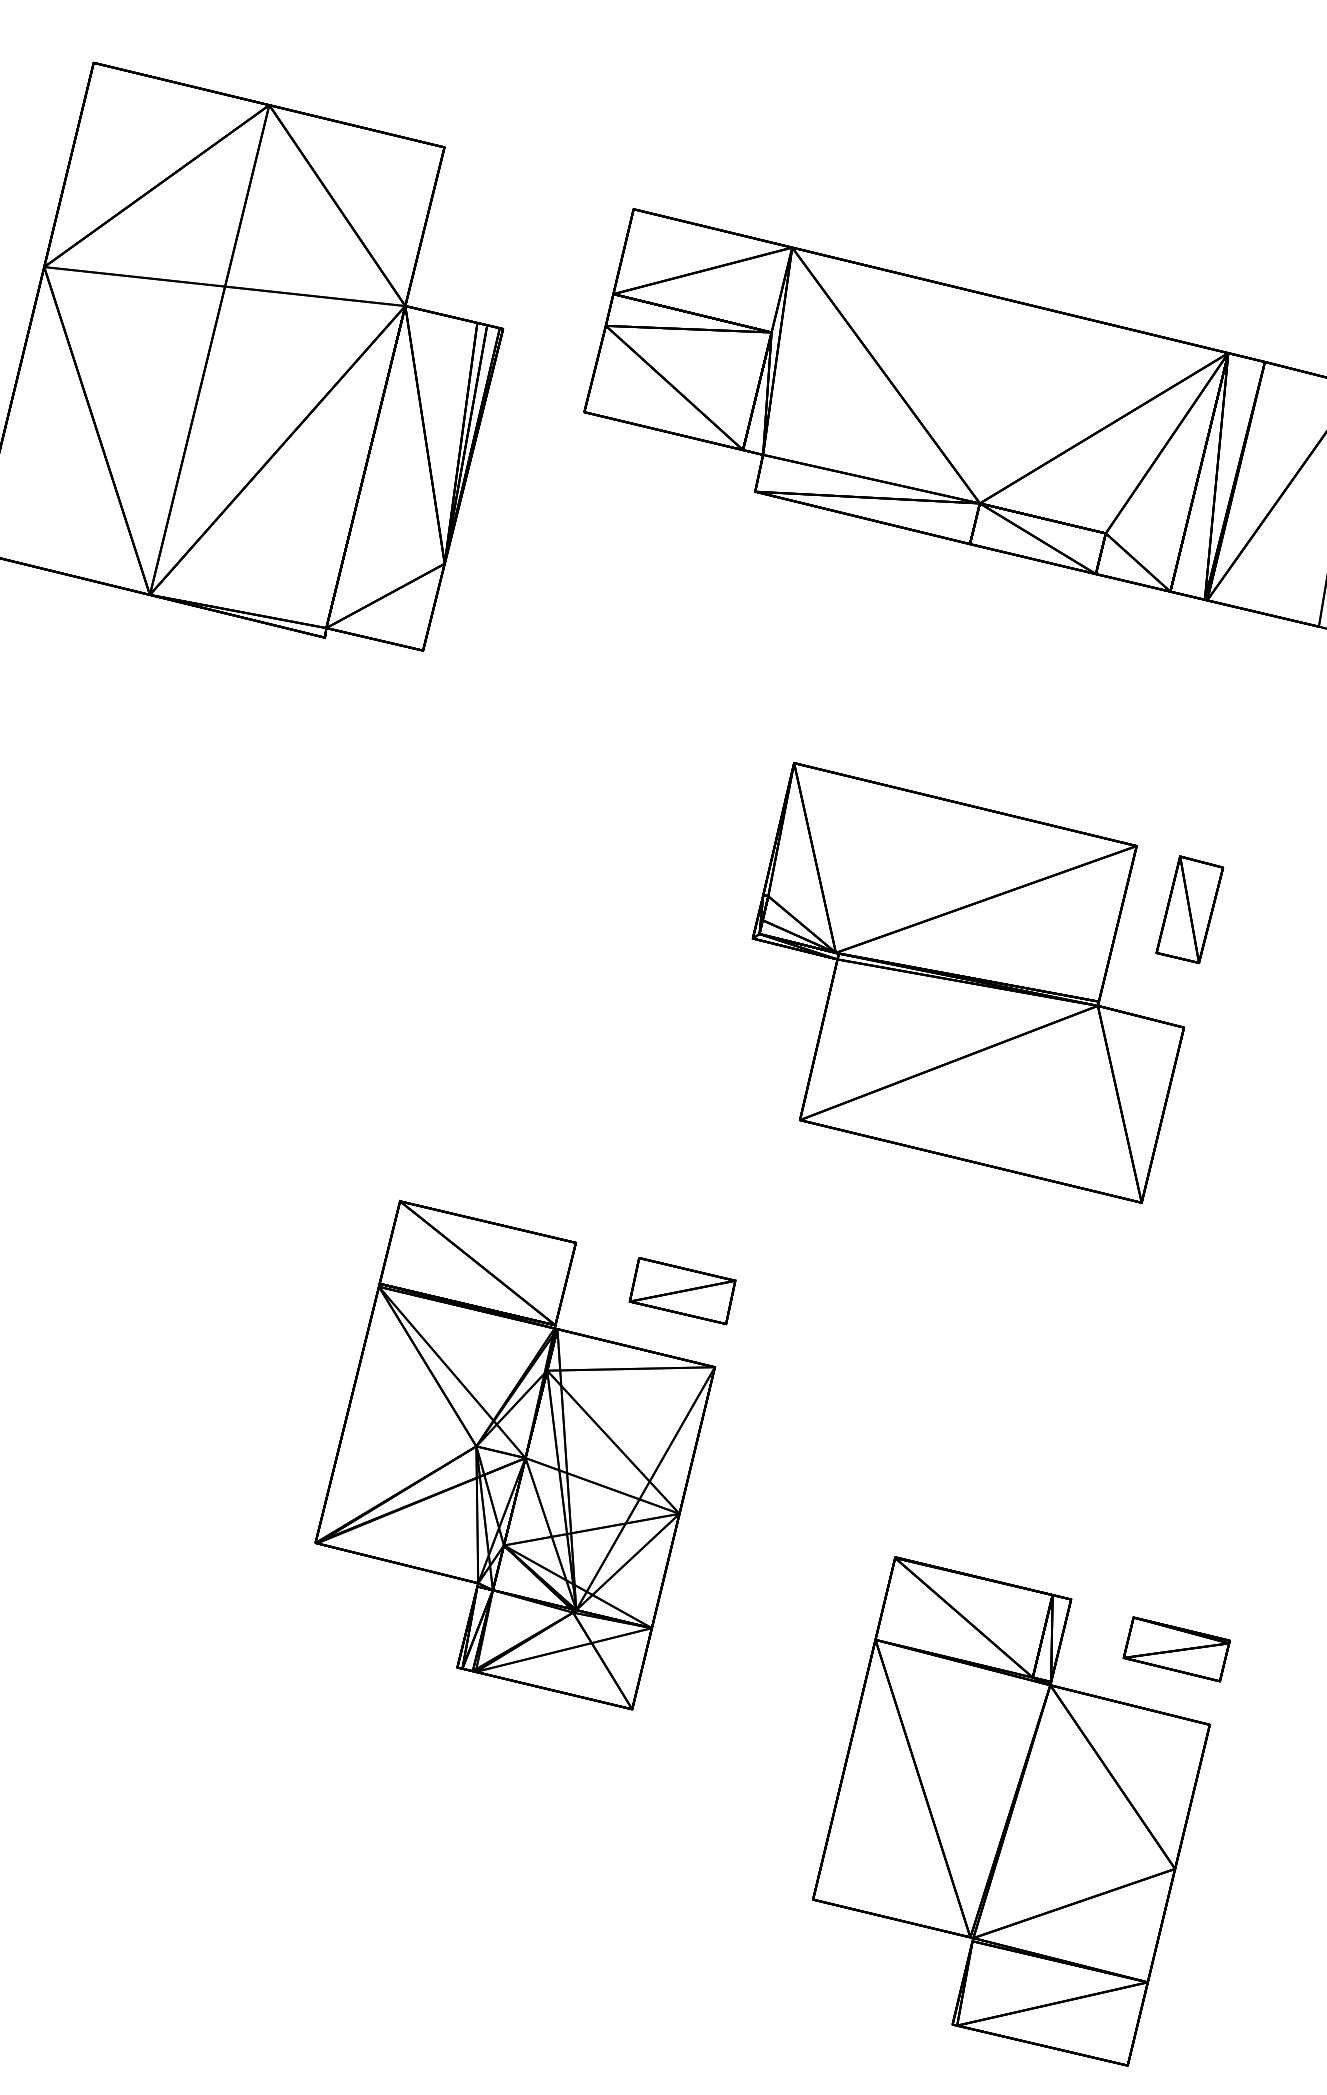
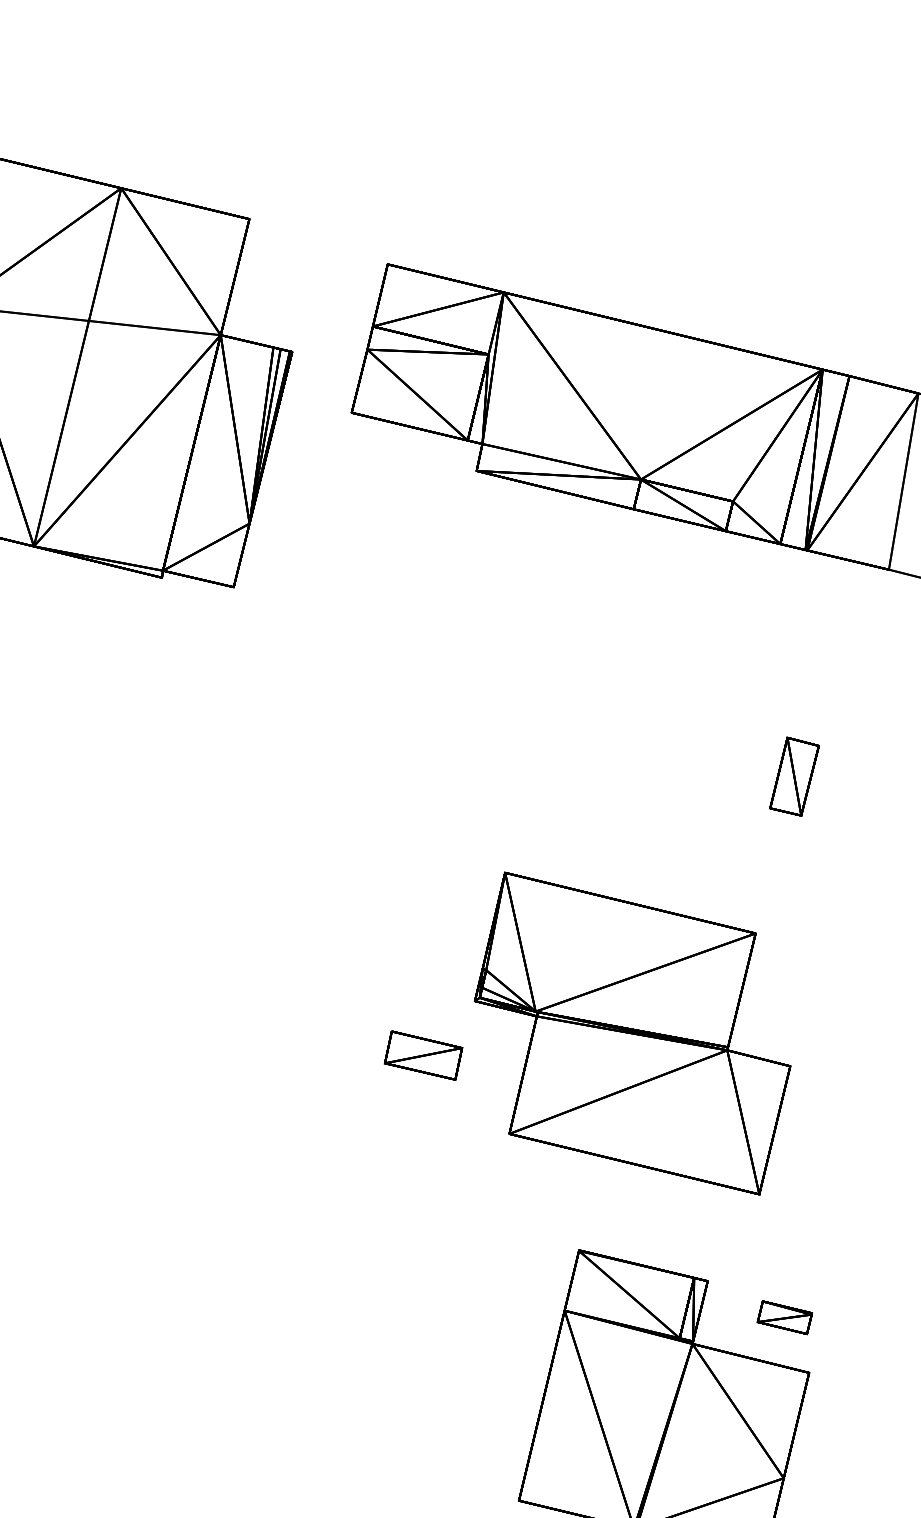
part: (968, 982) -> (632, 1033), moved
part: (515, 1454) -> (301, 1175), removed
part: (1176, 1649) -> (784, 1317), size x0.7

